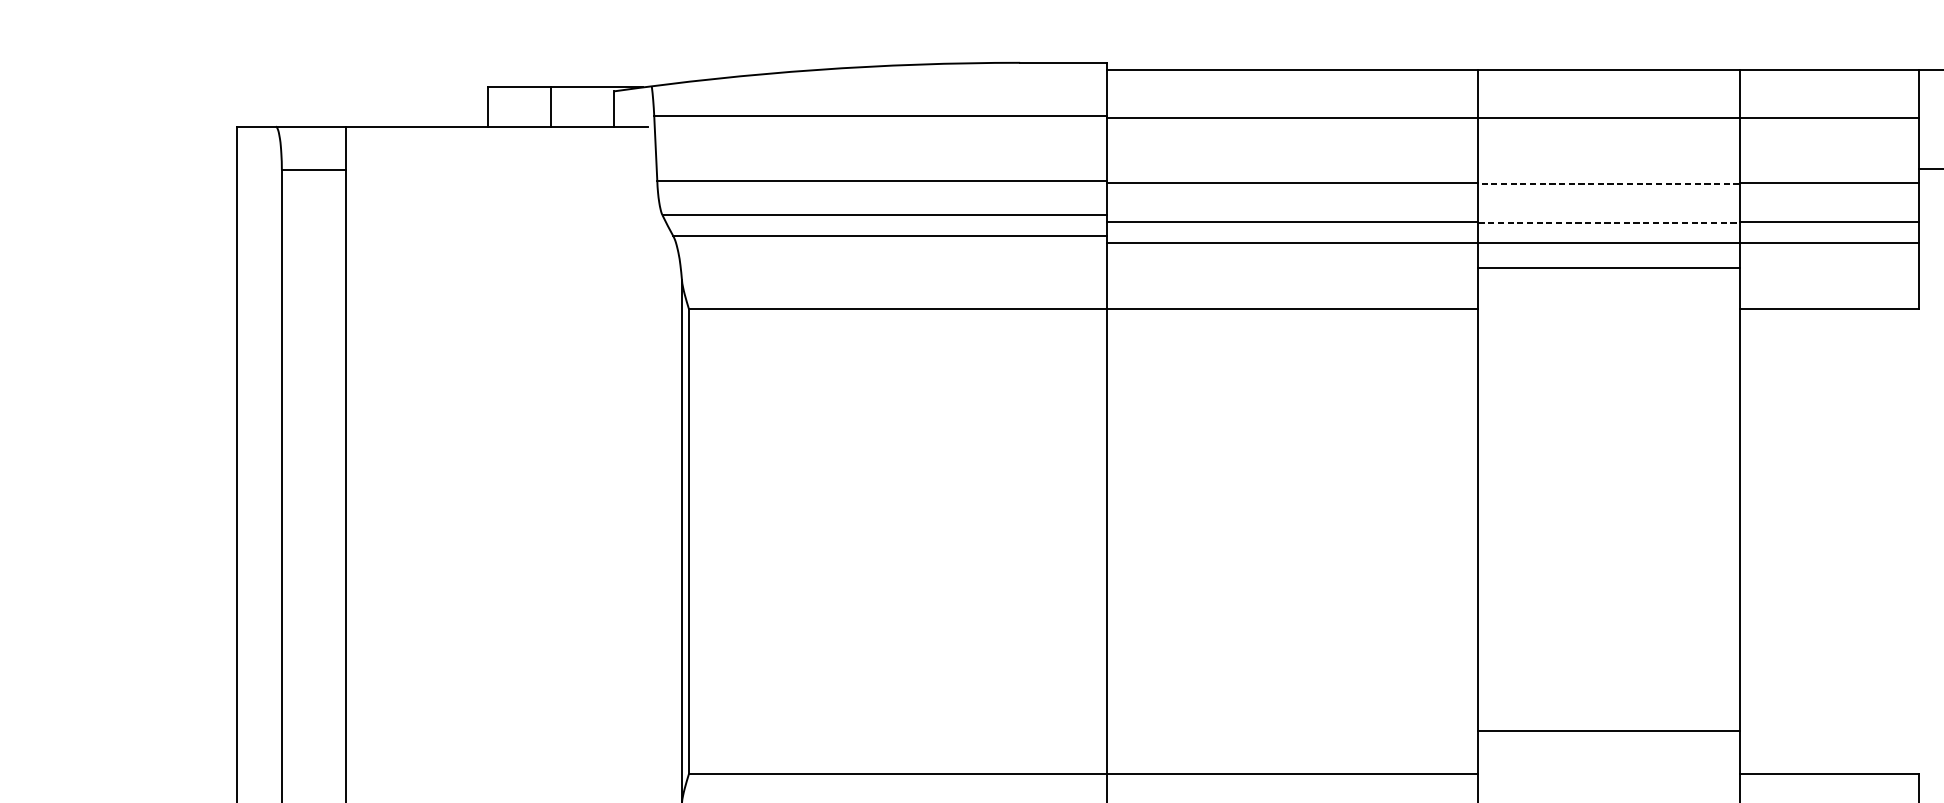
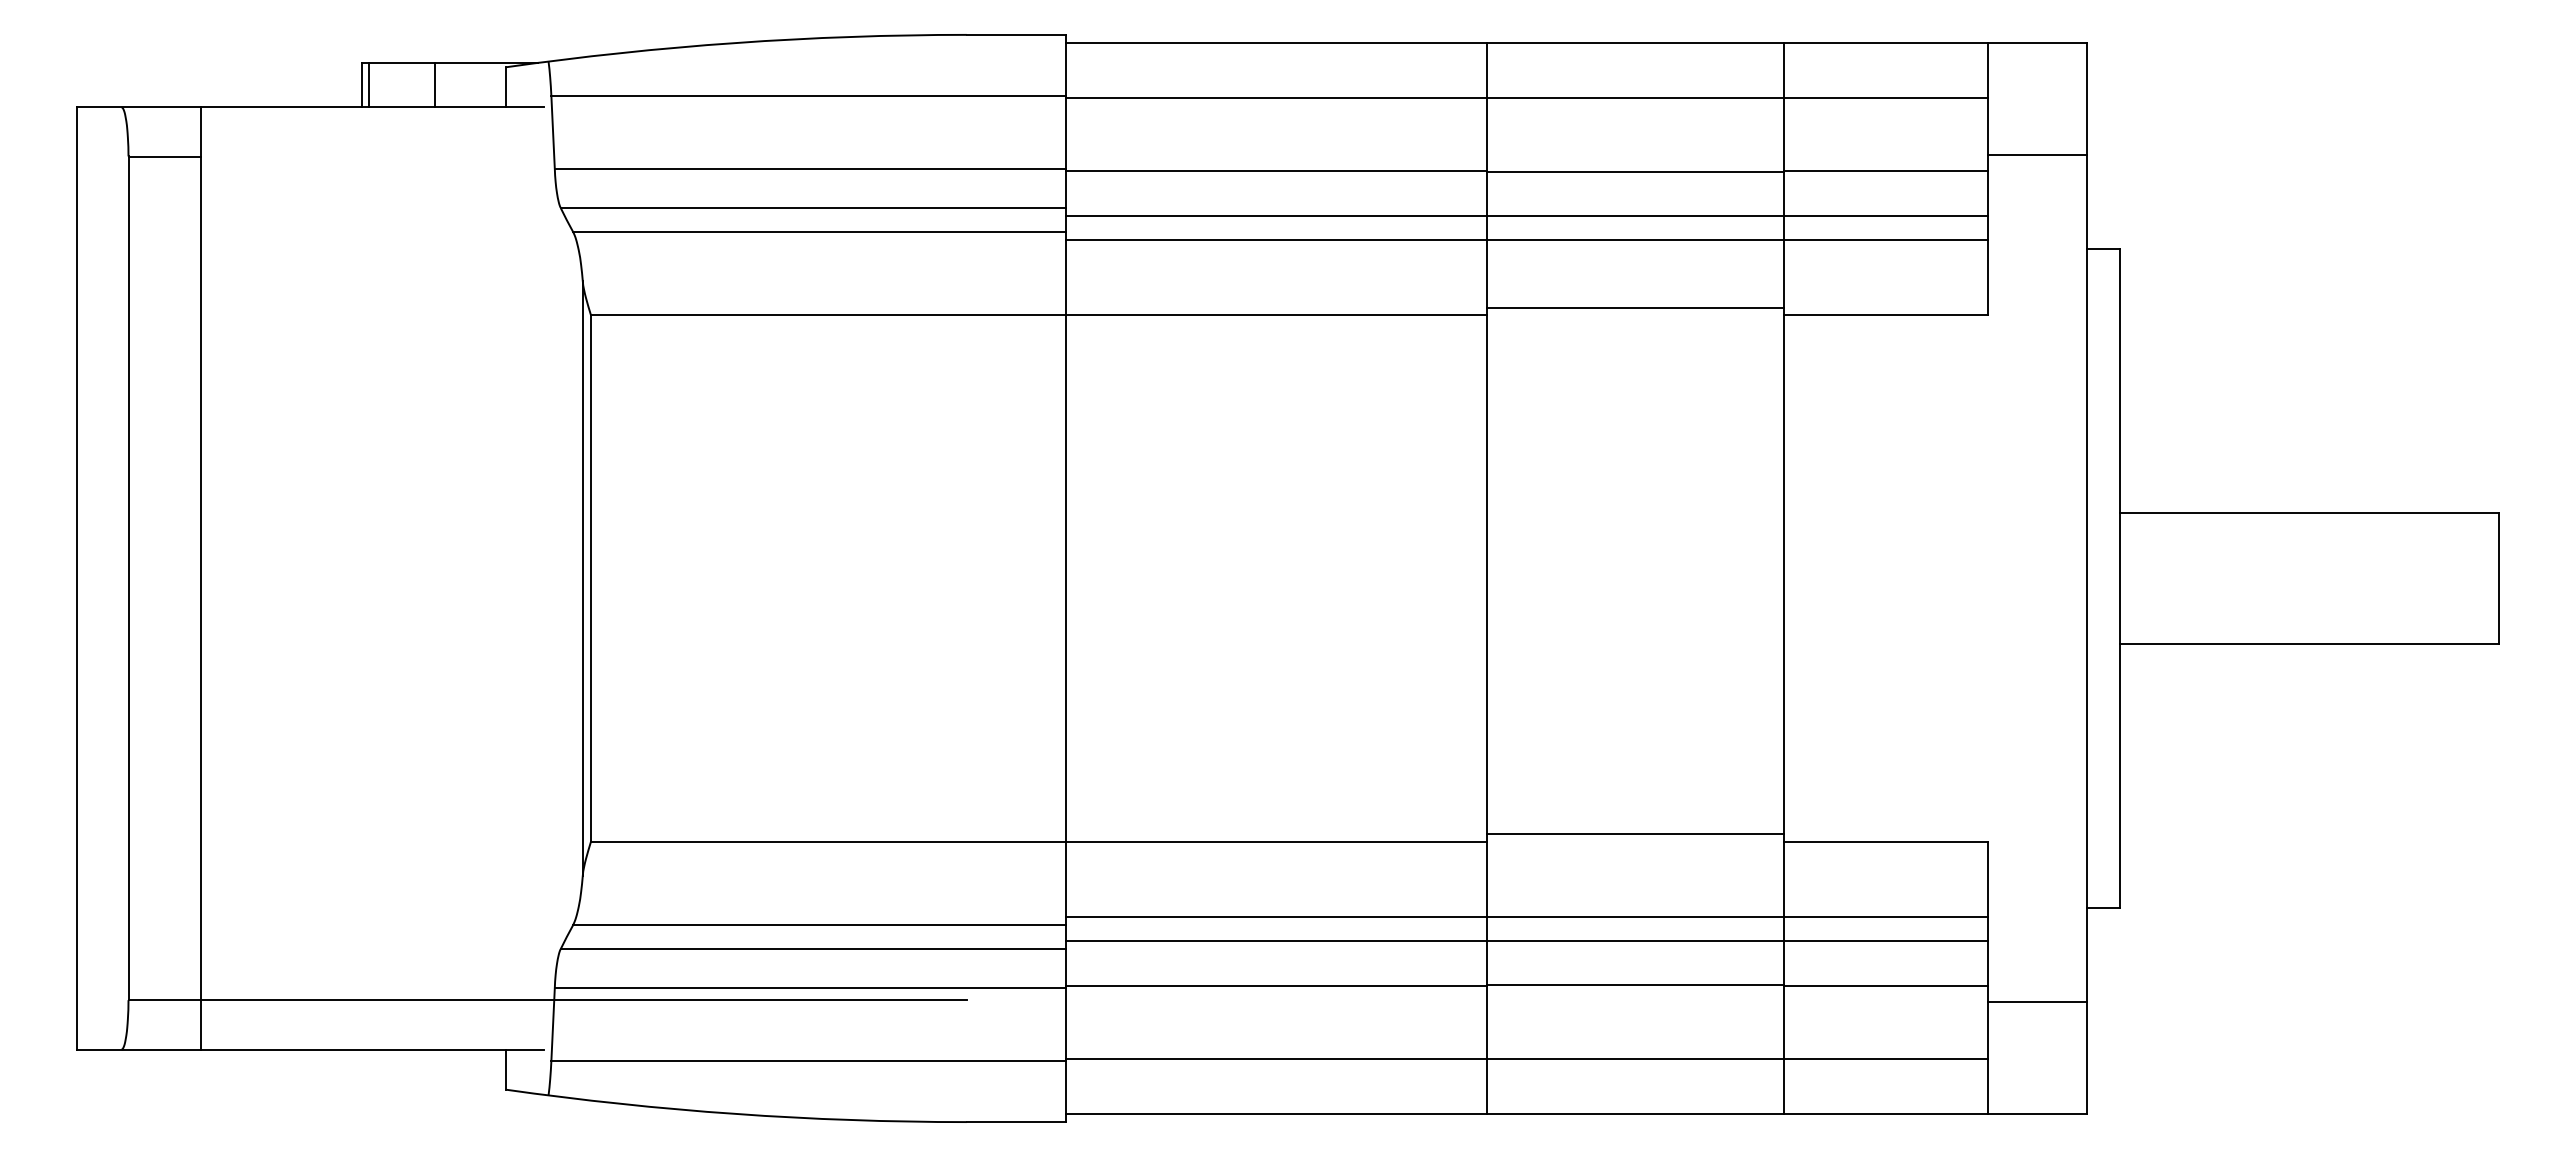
line: (493, 106) -> (368, 84), added
line: (1608, 183) -> (1635, 171), dashed -> solid
line: (1609, 222) -> (1636, 216), dashed -> solid
line: (1608, 268) -> (1635, 308), moved
line: (1608, 730) -> (1635, 834), moved

